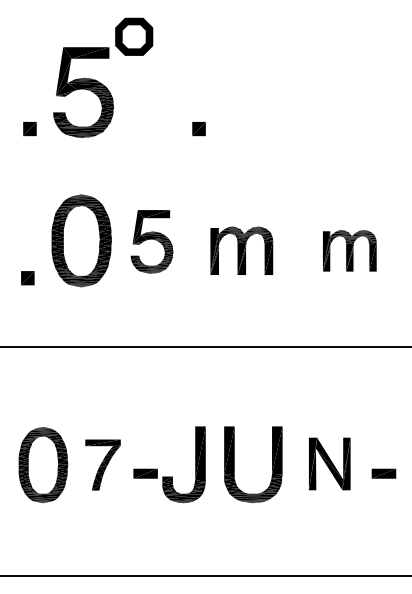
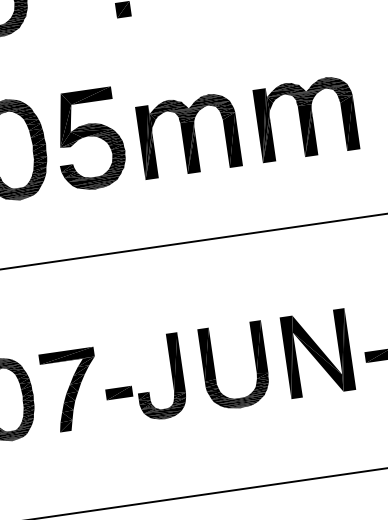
part: (151, 241) -> (89, 139), size x1.43
part: (241, 250) -> (188, 135), size x1.43
part: (349, 250) -> (306, 118), size x1.67
part: (329, 463) -> (317, 353), size x1.43
part: (102, 464) -> (70, 389), size x1.43

